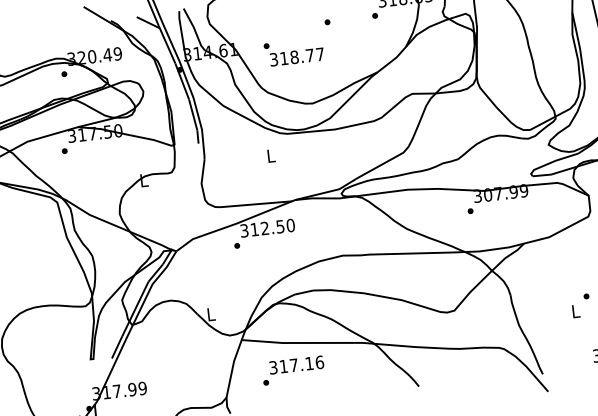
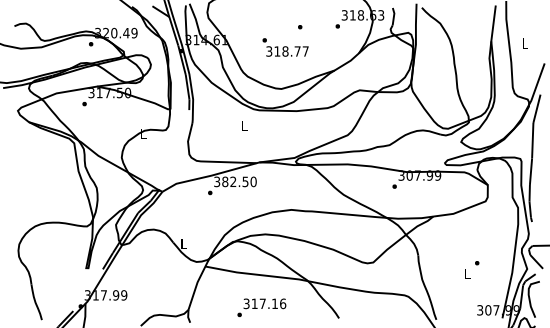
text: (293, 52) -> (285, 47), moved
text: (254, 229) -> (225, 181), 312.50 -> 382.50
text: (292, 370) -> (261, 307), moved

